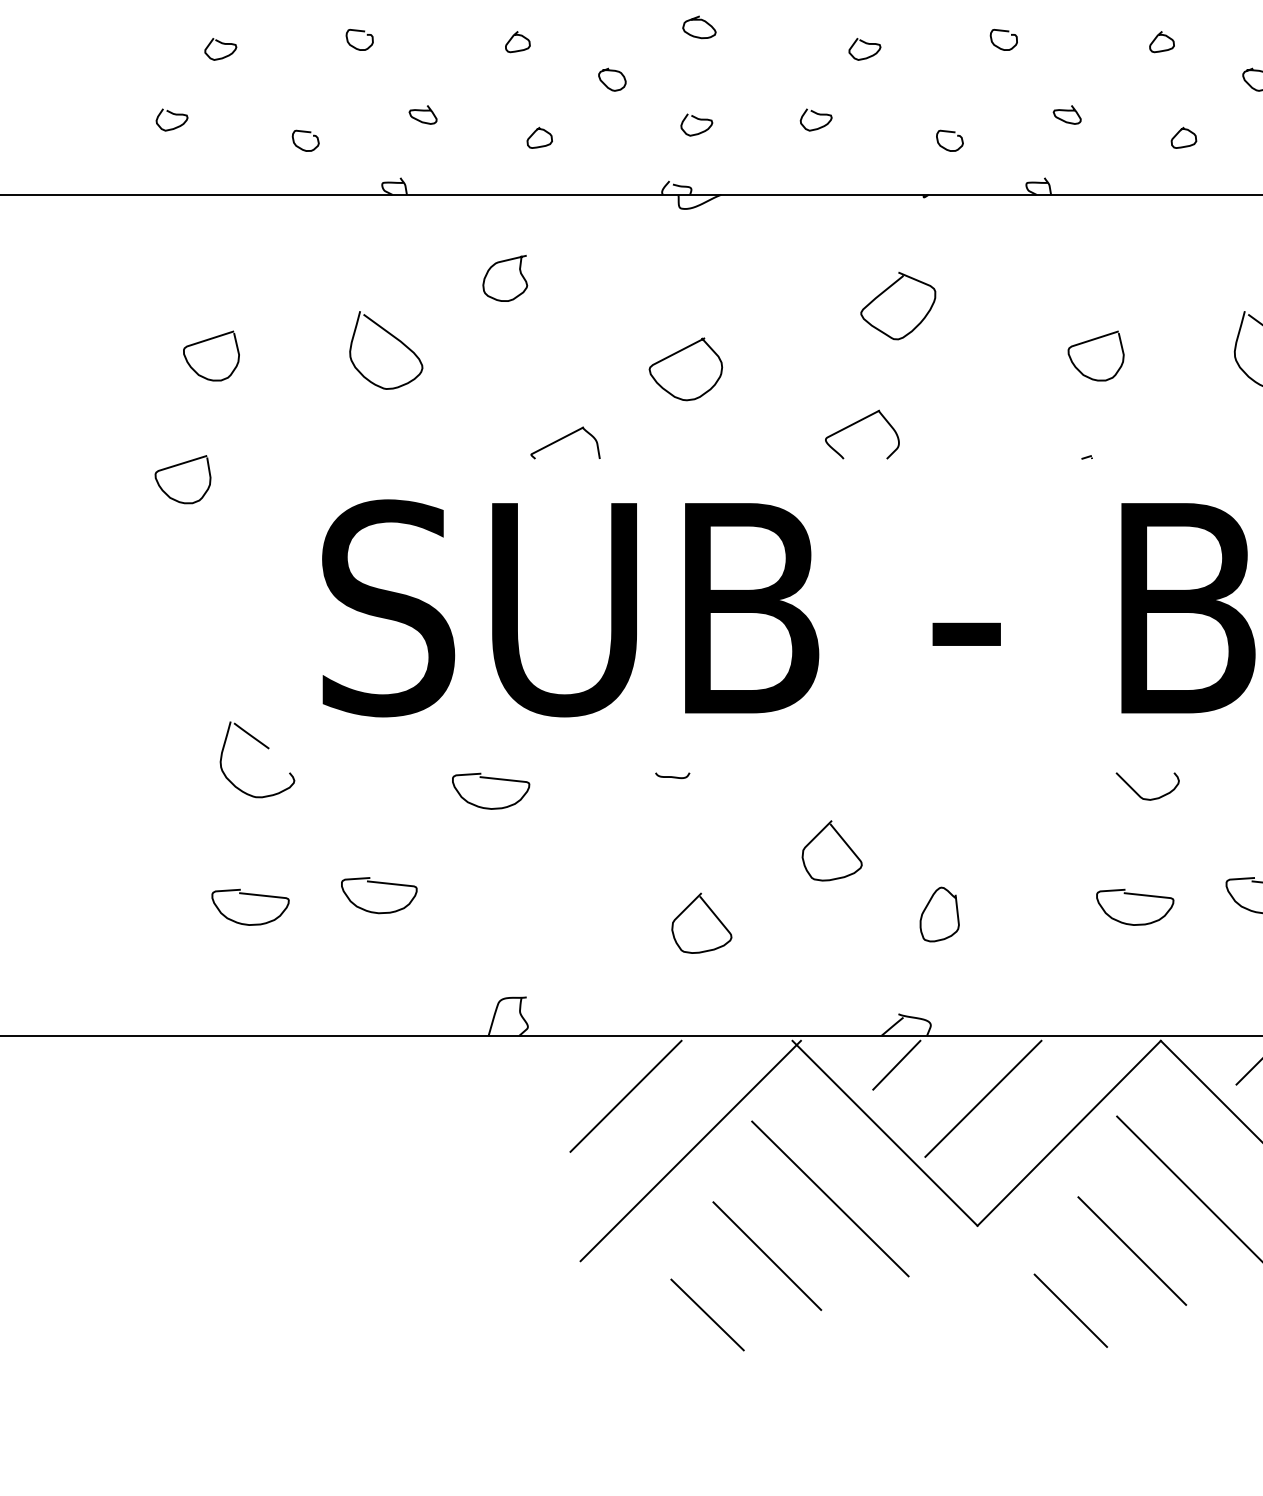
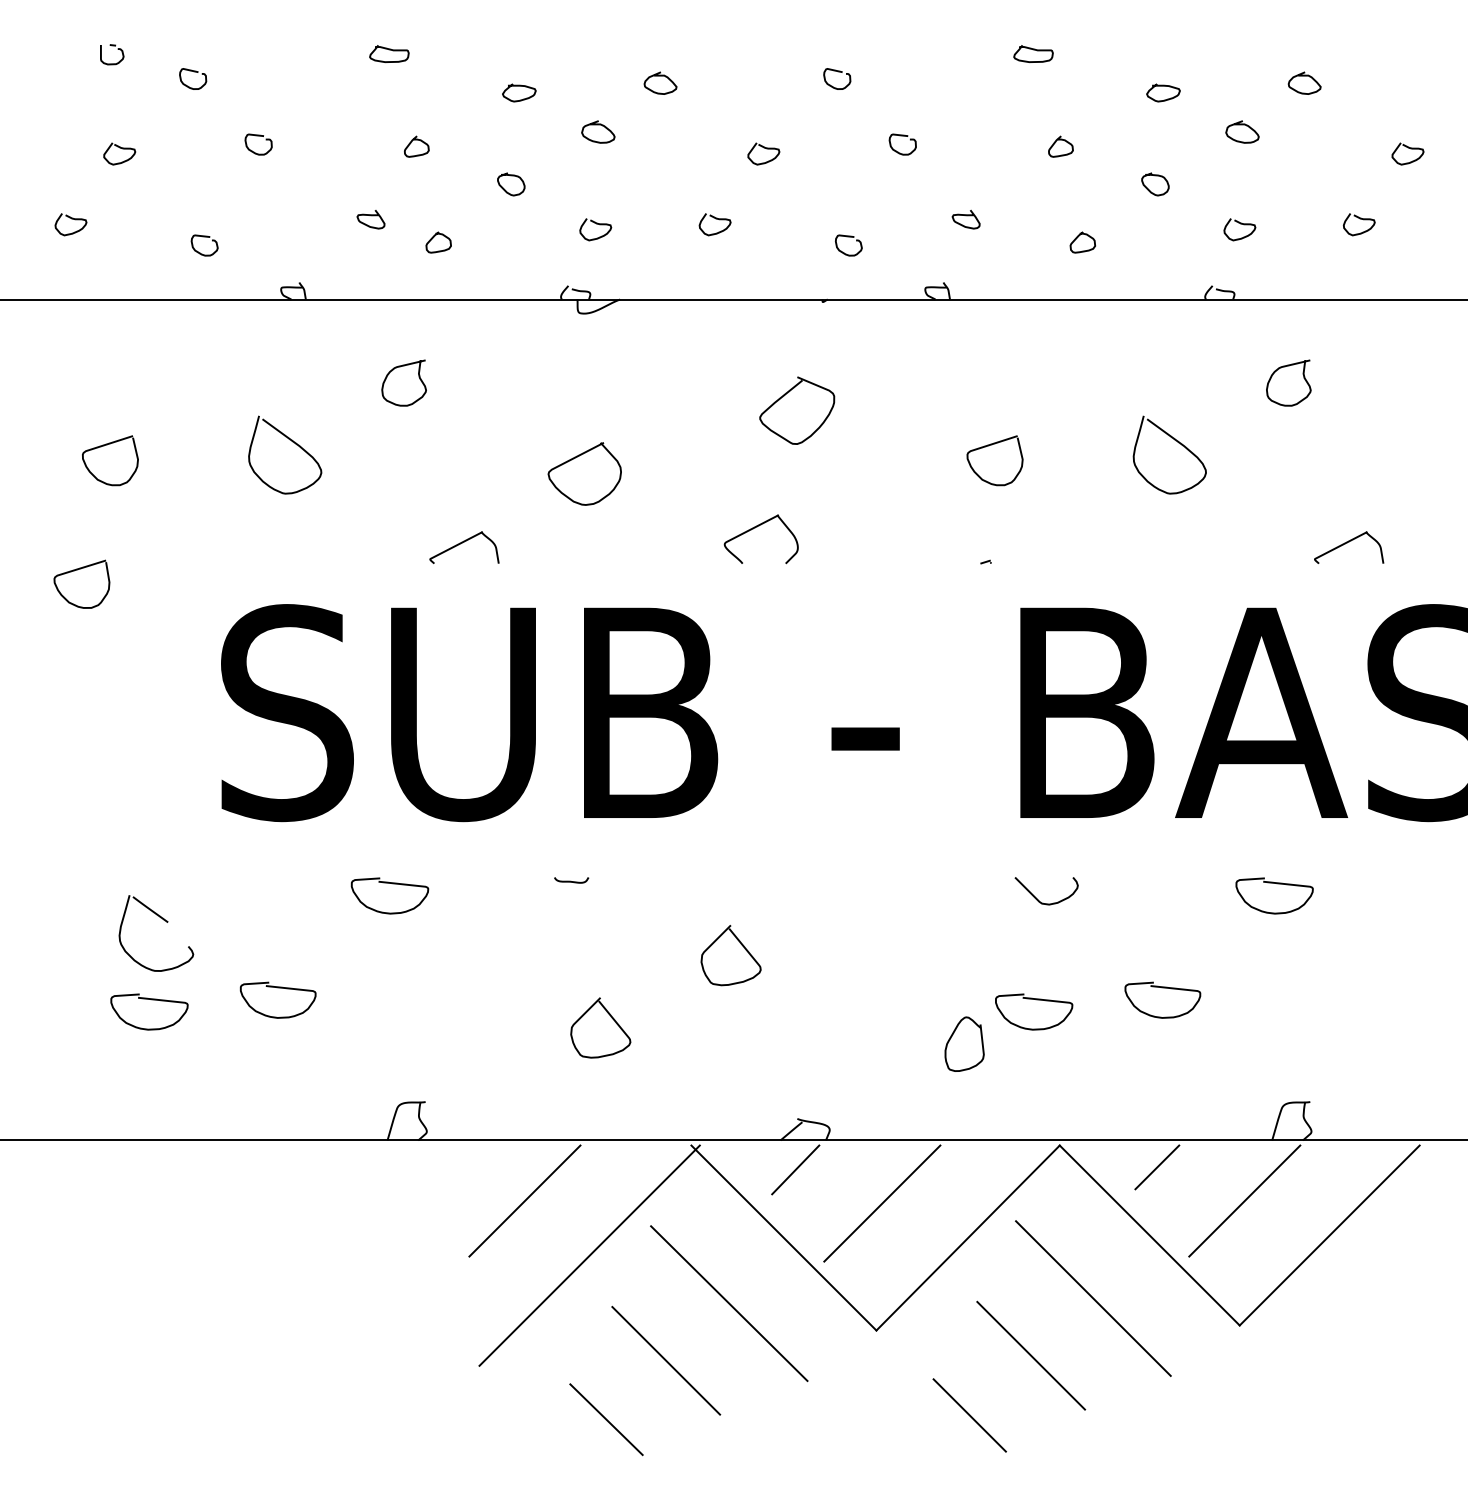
curve: (422, 111) -> (370, 216), moved
part: (264, 746) -> (163, 920), moved
curve: (927, 906) -> (952, 1036), moved

